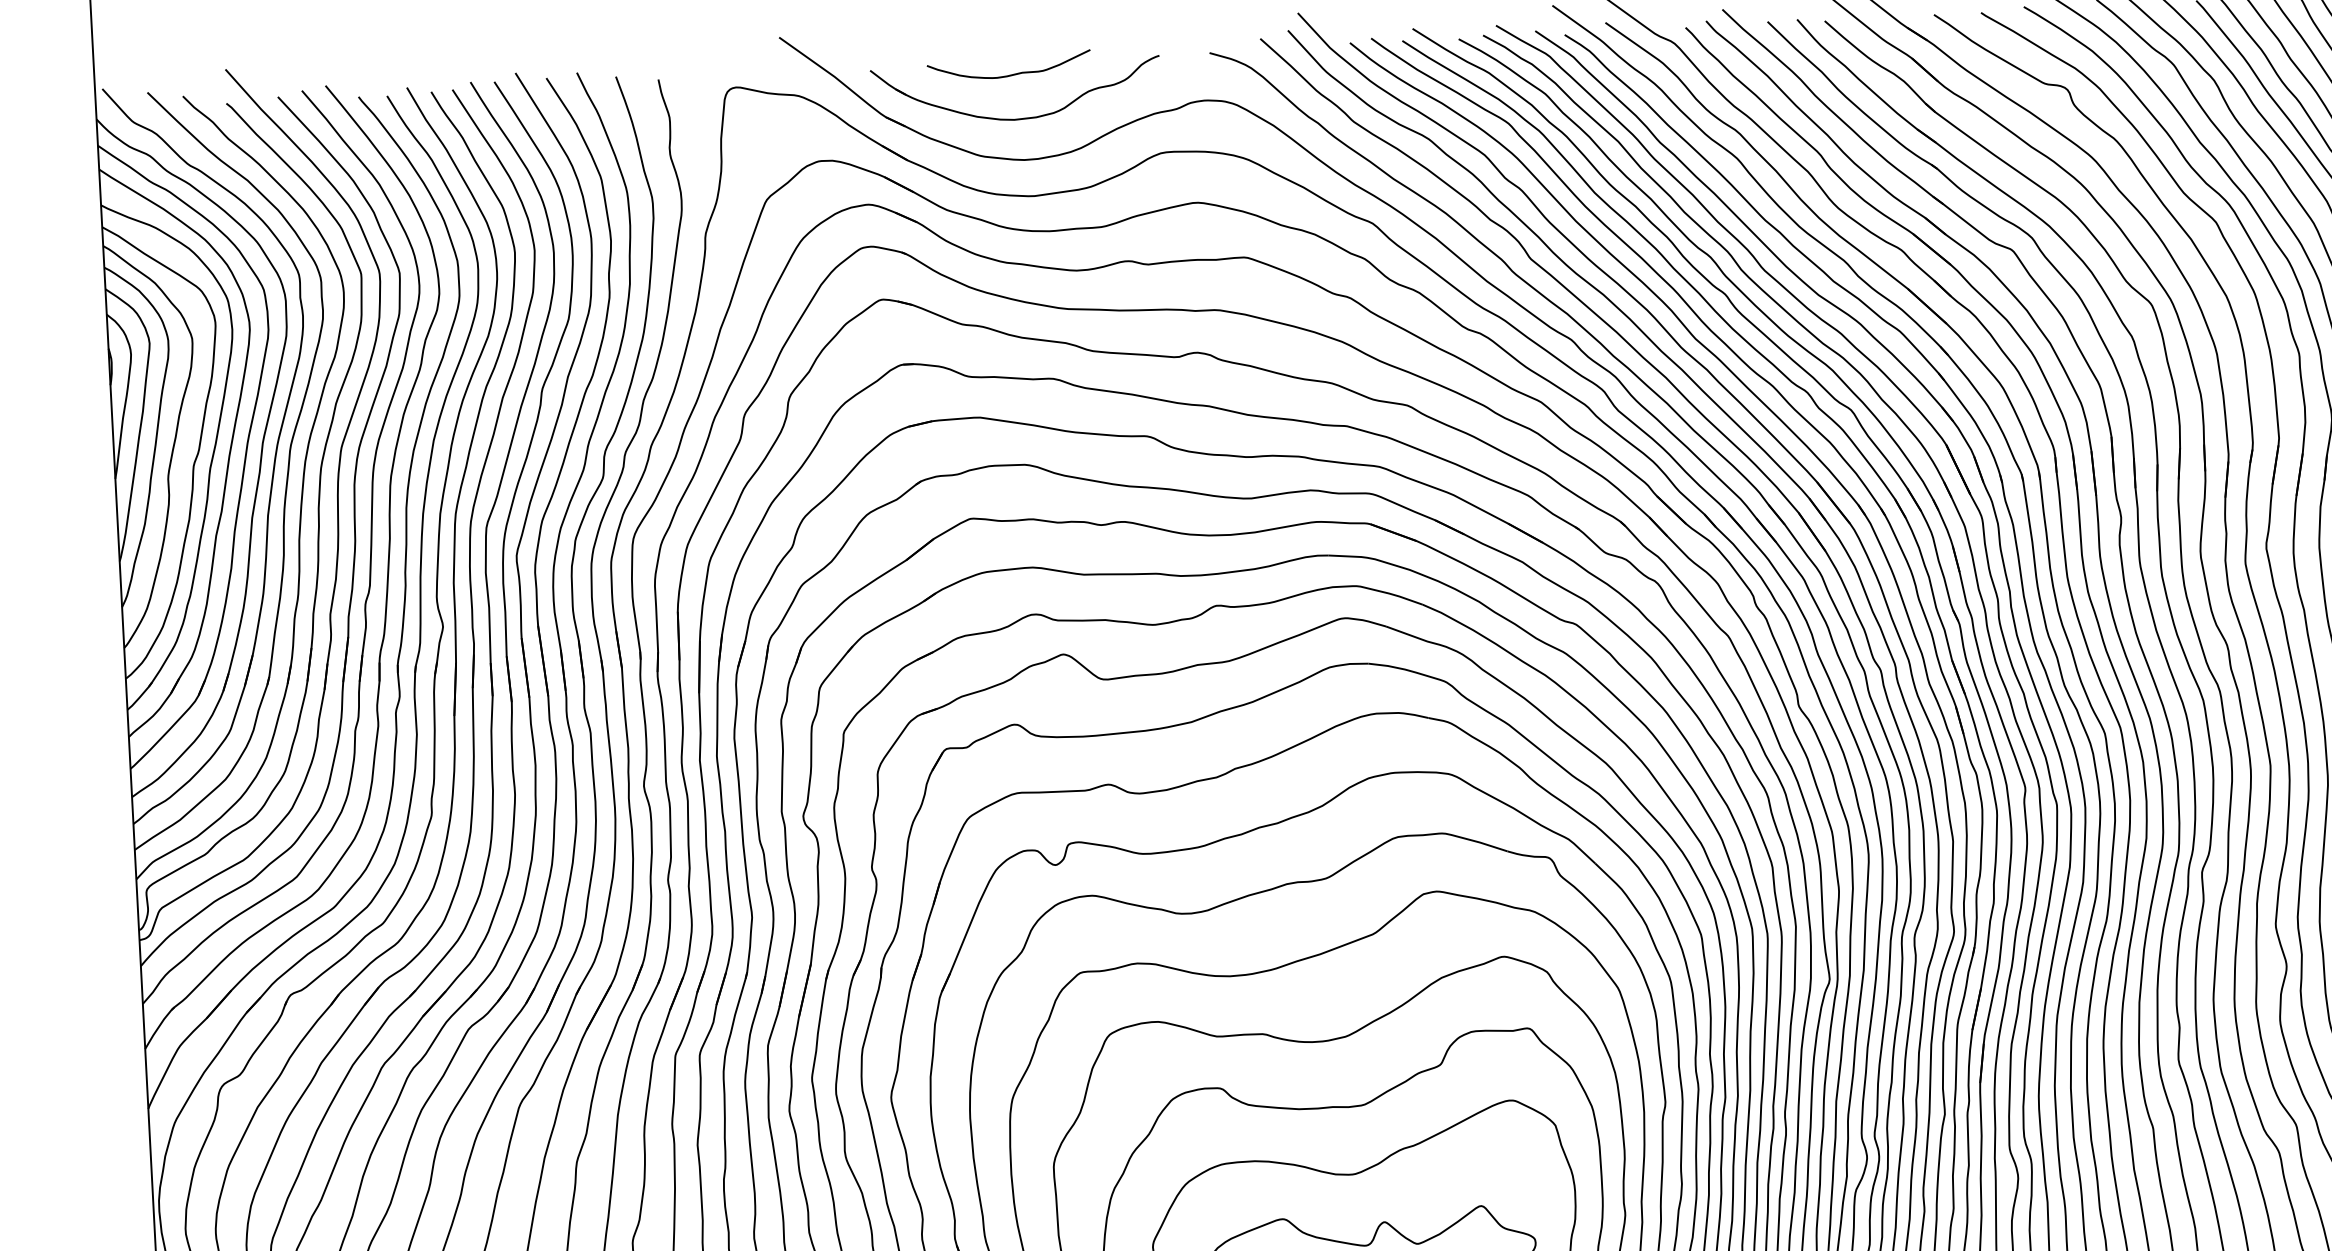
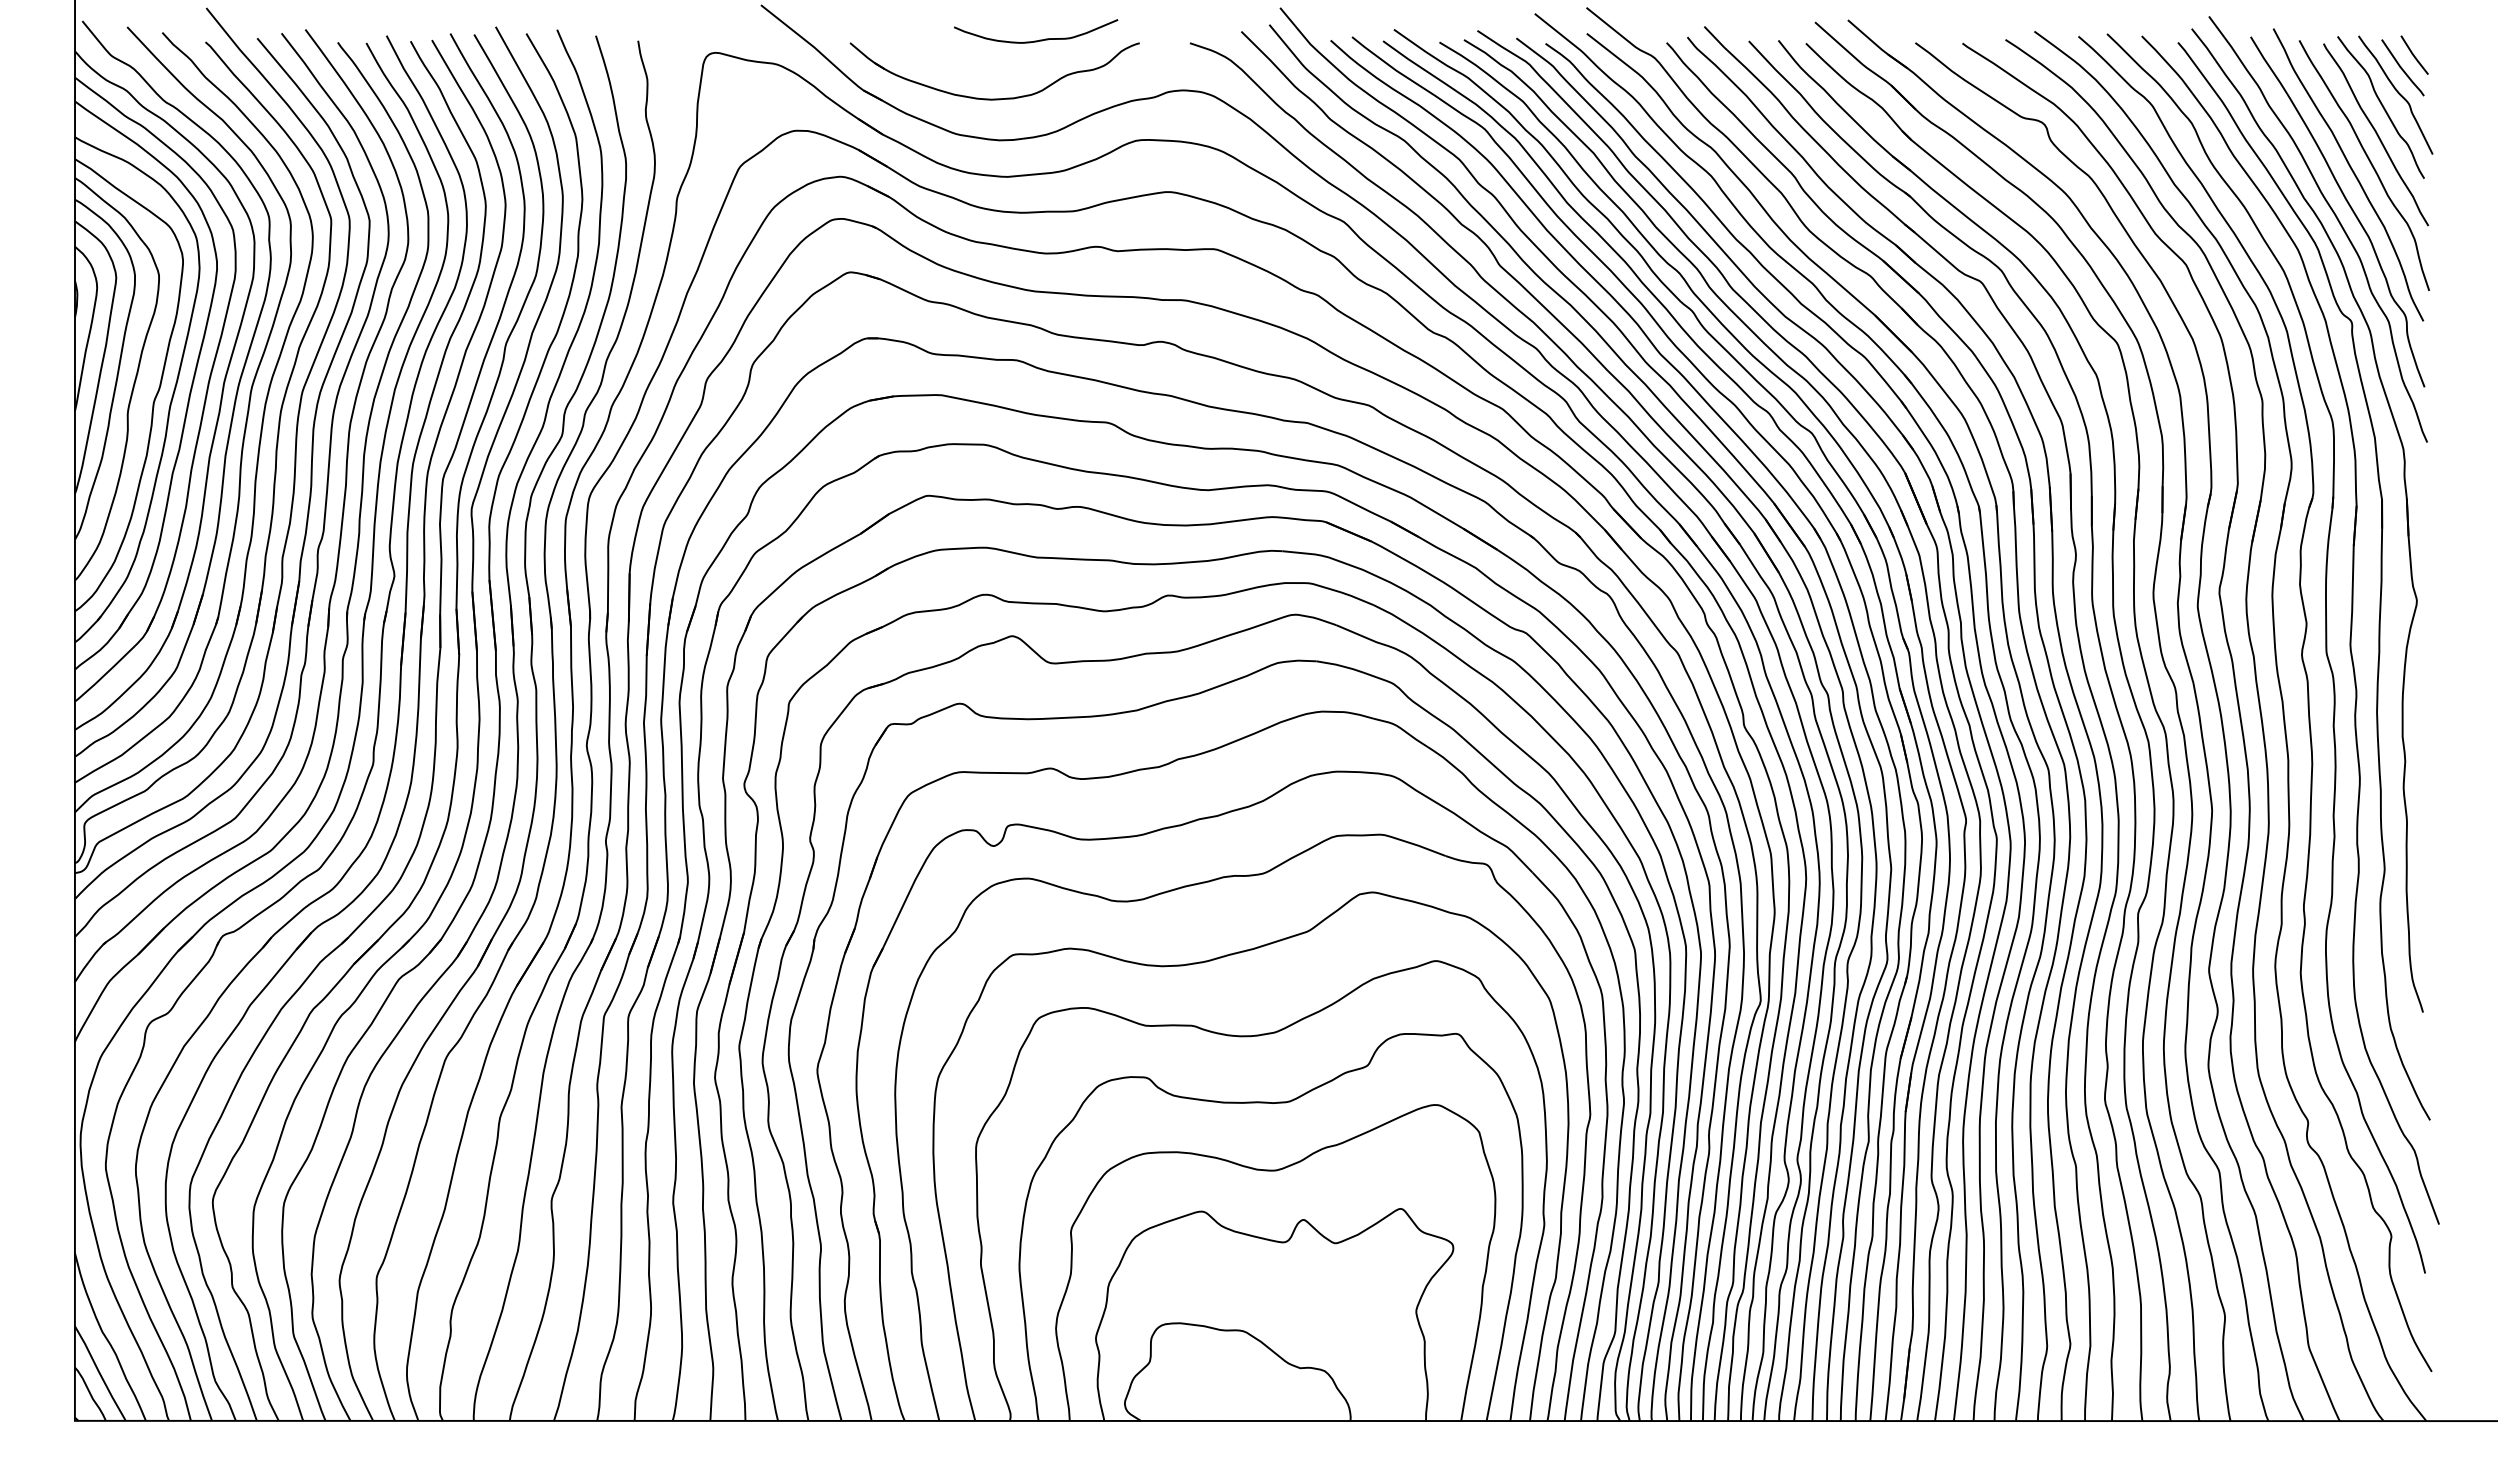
curve: (1012, 73) -> (1039, 39), moved

